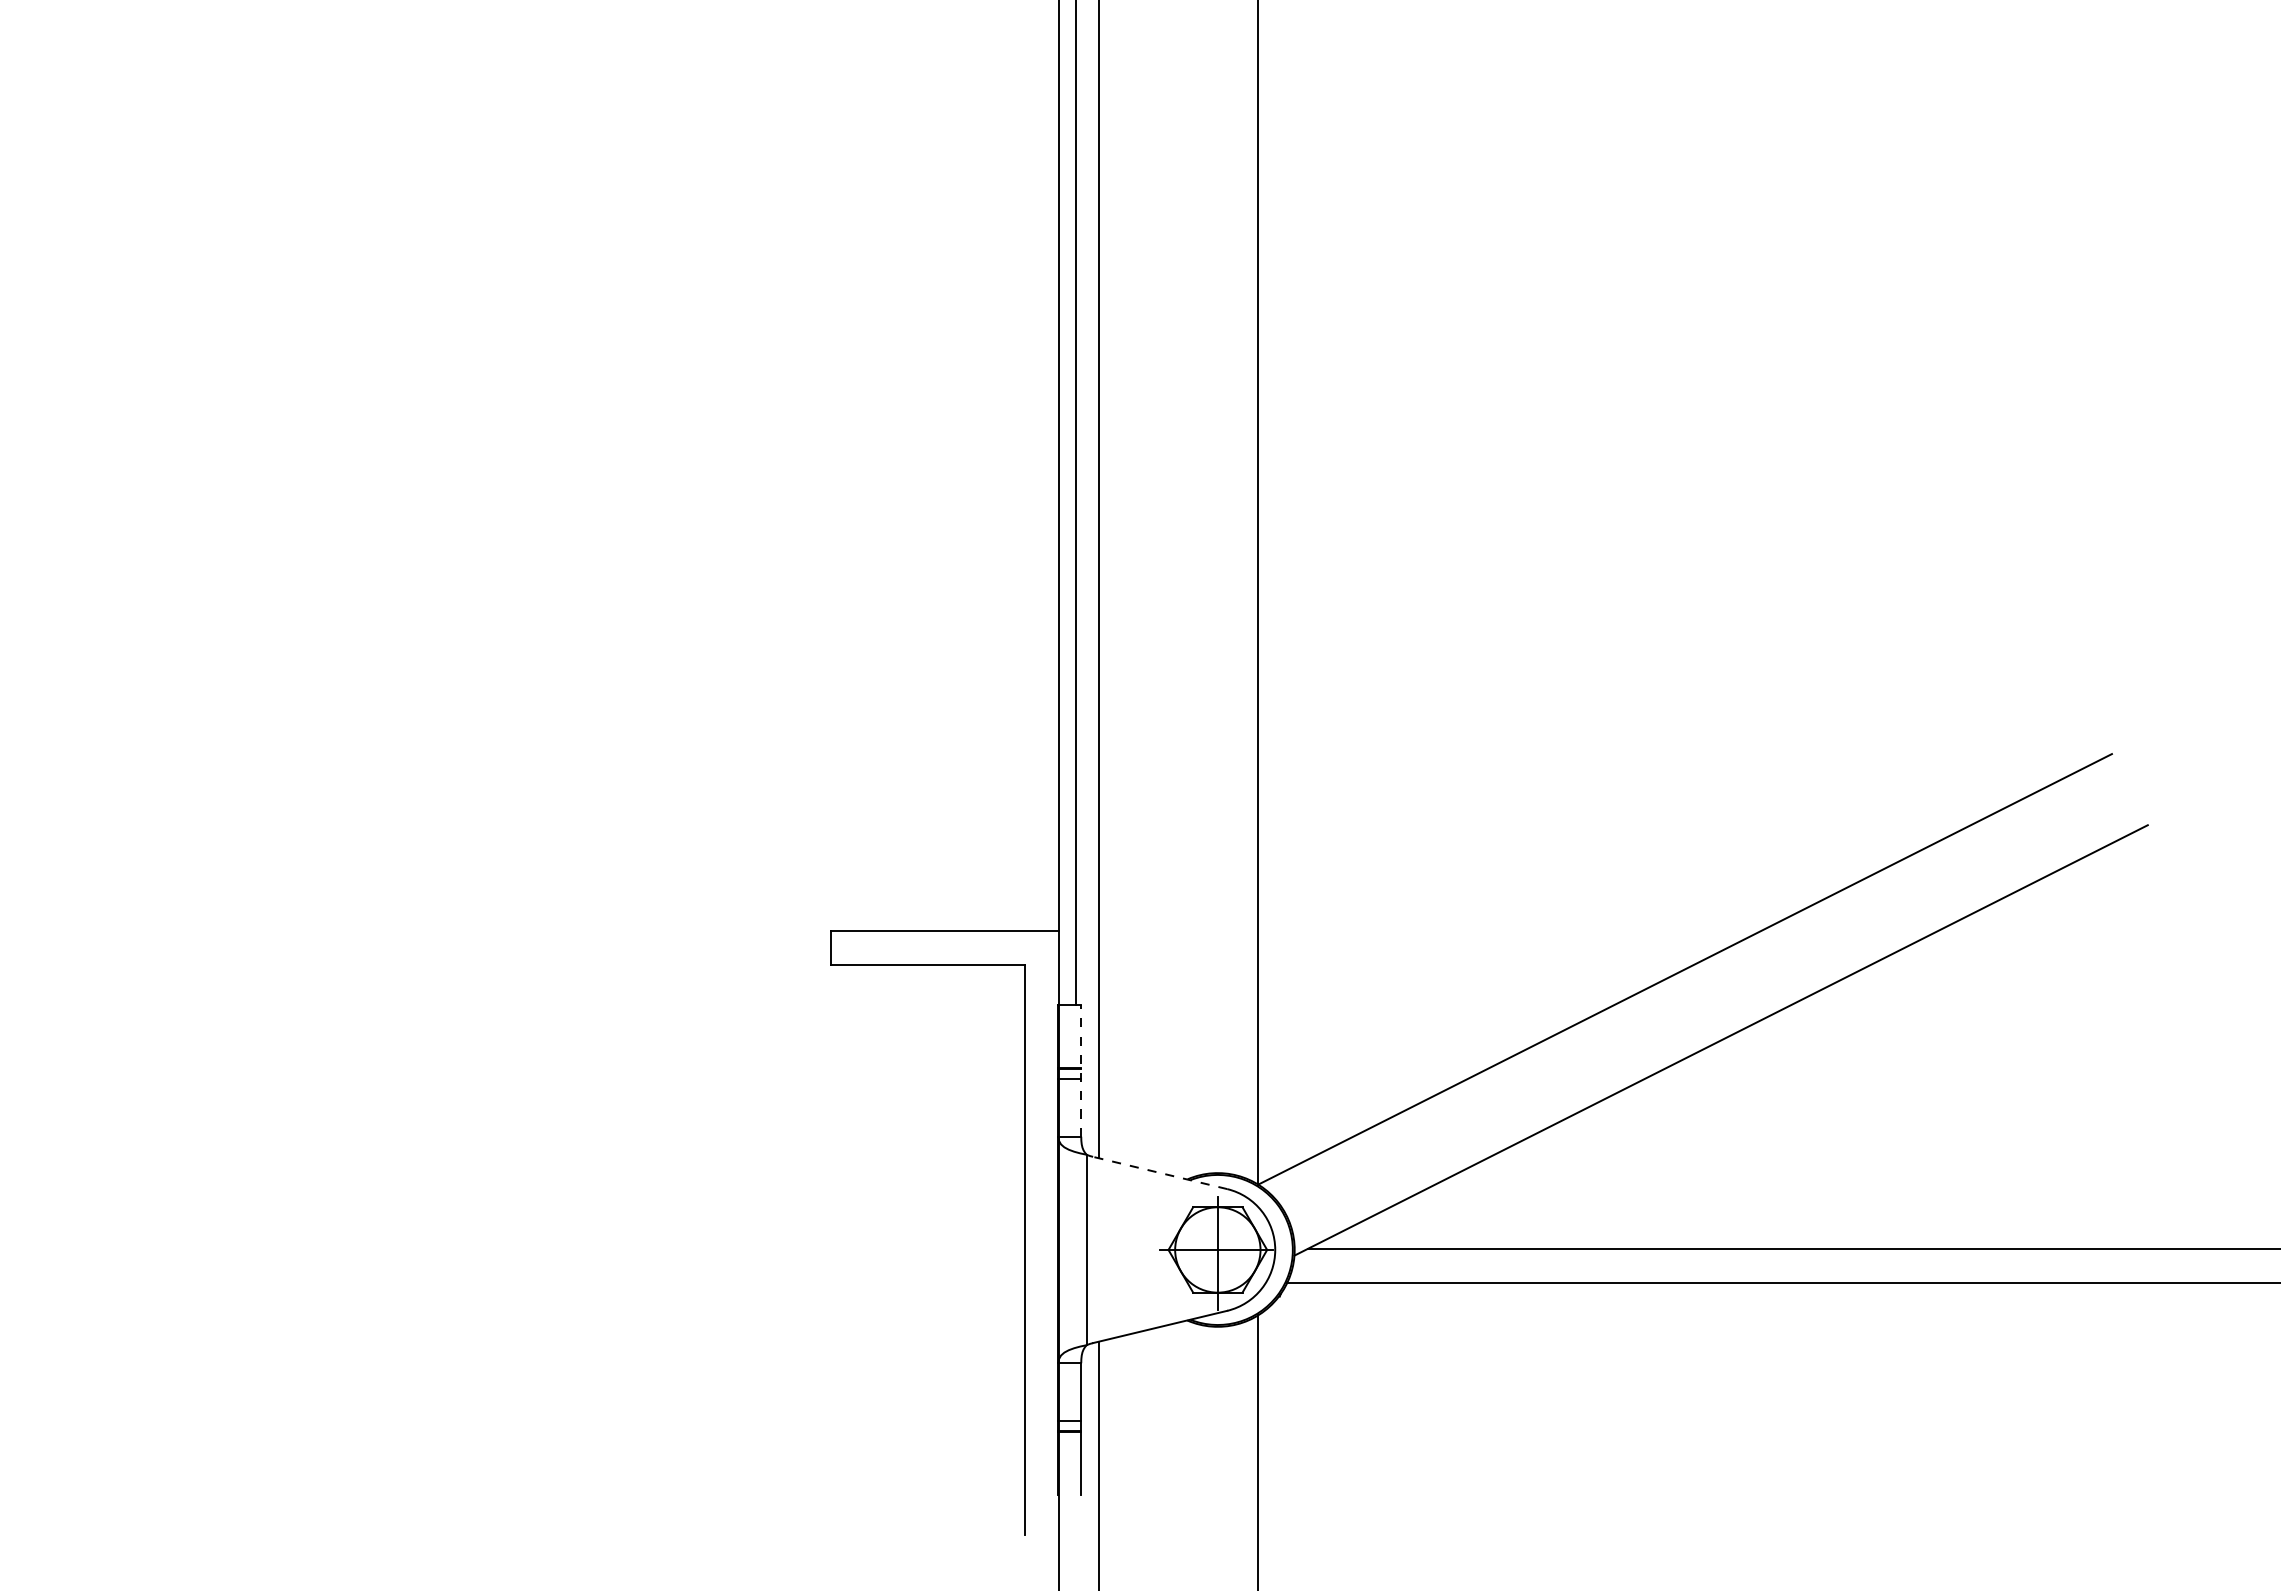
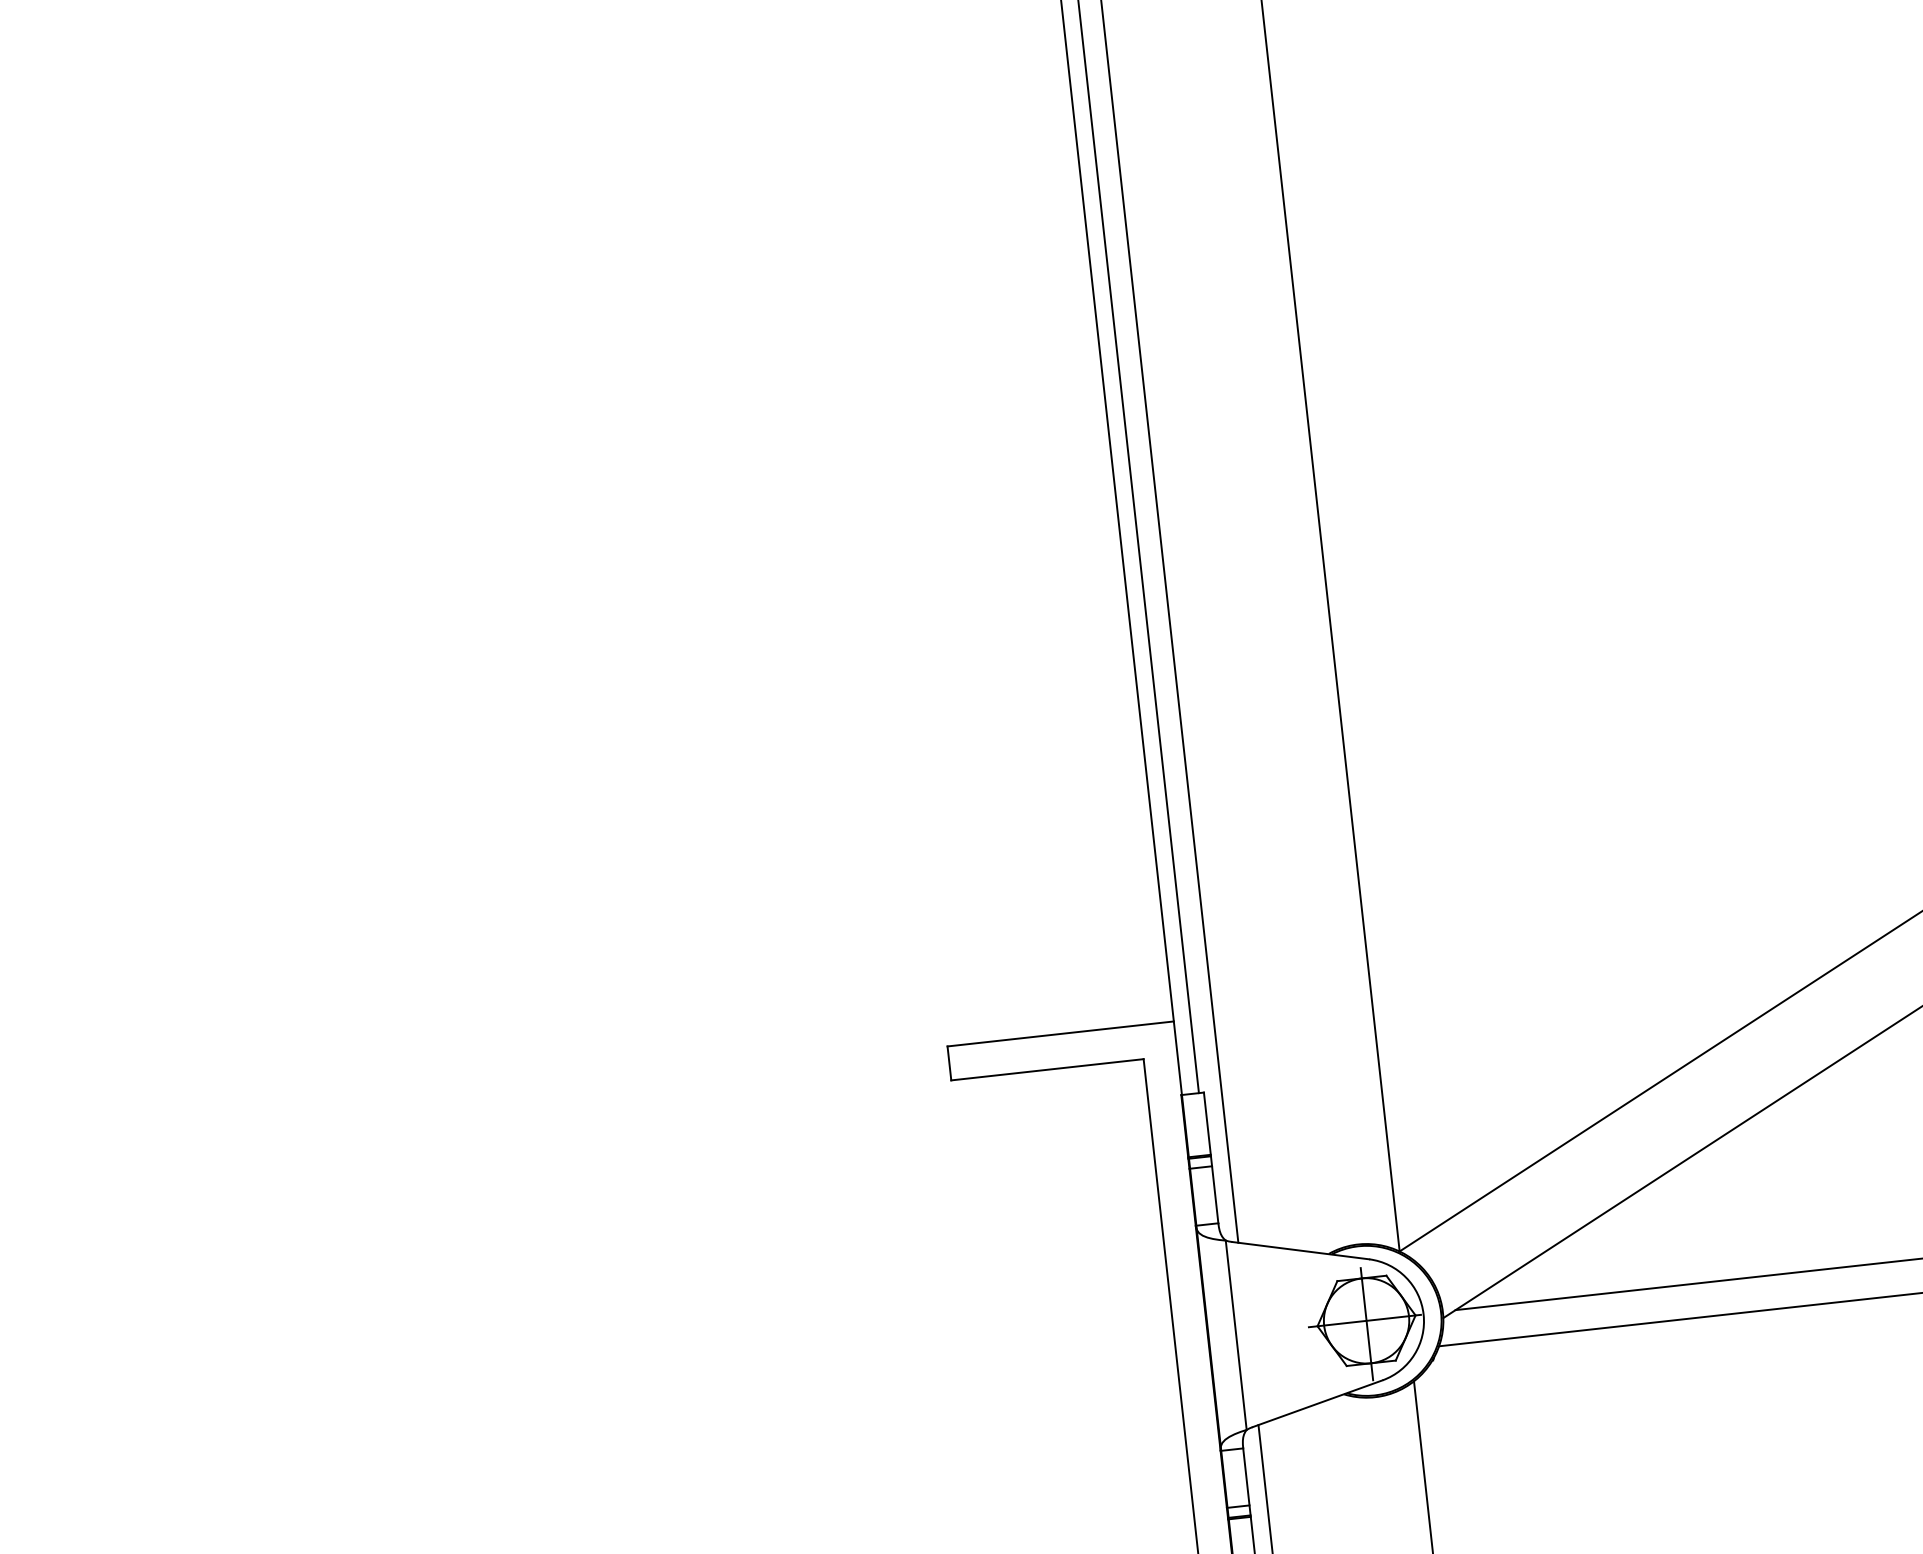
line: (1081, 1070) -> (1211, 1157), dashed -> solid
line: (1160, 1172) -> (1301, 1250), dashed -> solid

